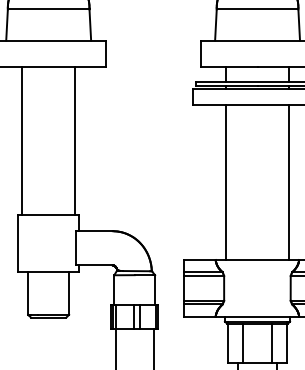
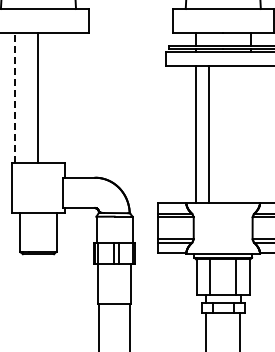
line: (21, 140) -> (14, 97), solid -> dashed
line: (75, 140) -> (38, 97), moved
line: (288, 182) -> (208, 134), moved

